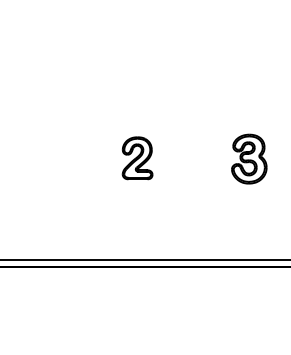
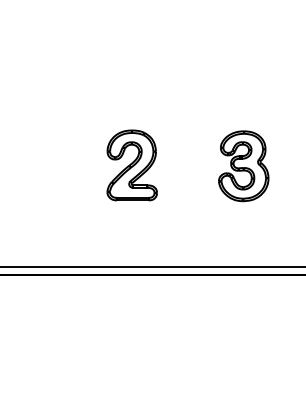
part: (136, 158) -> (131, 165), size x1.67
part: (248, 159) -> (243, 166), size x1.43

